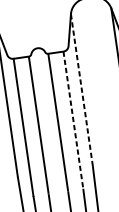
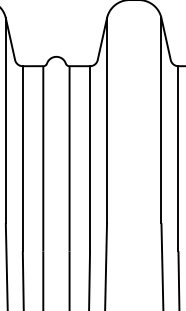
line: (82, 90) -> (107, 121), dashed -> solid
line: (73, 119) -> (90, 158), dashed -> solid

